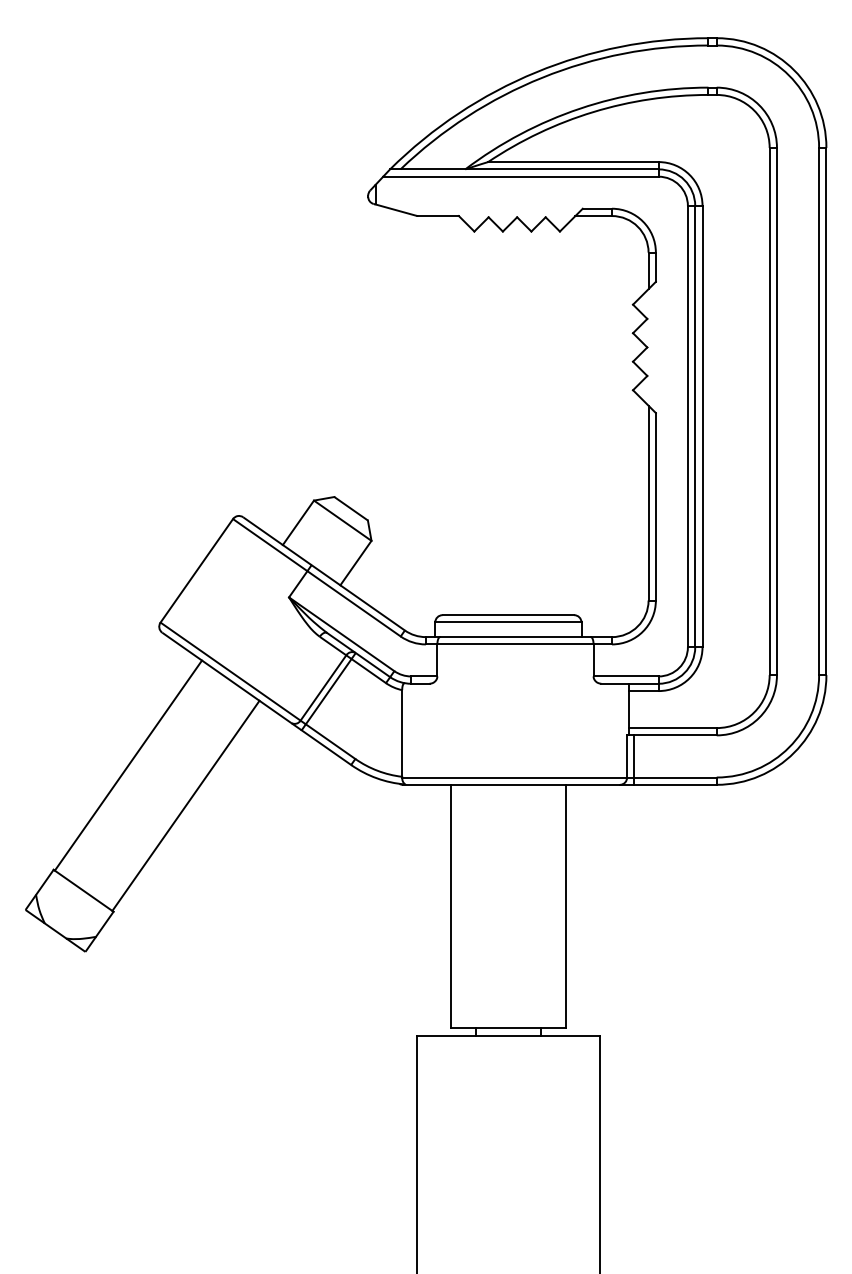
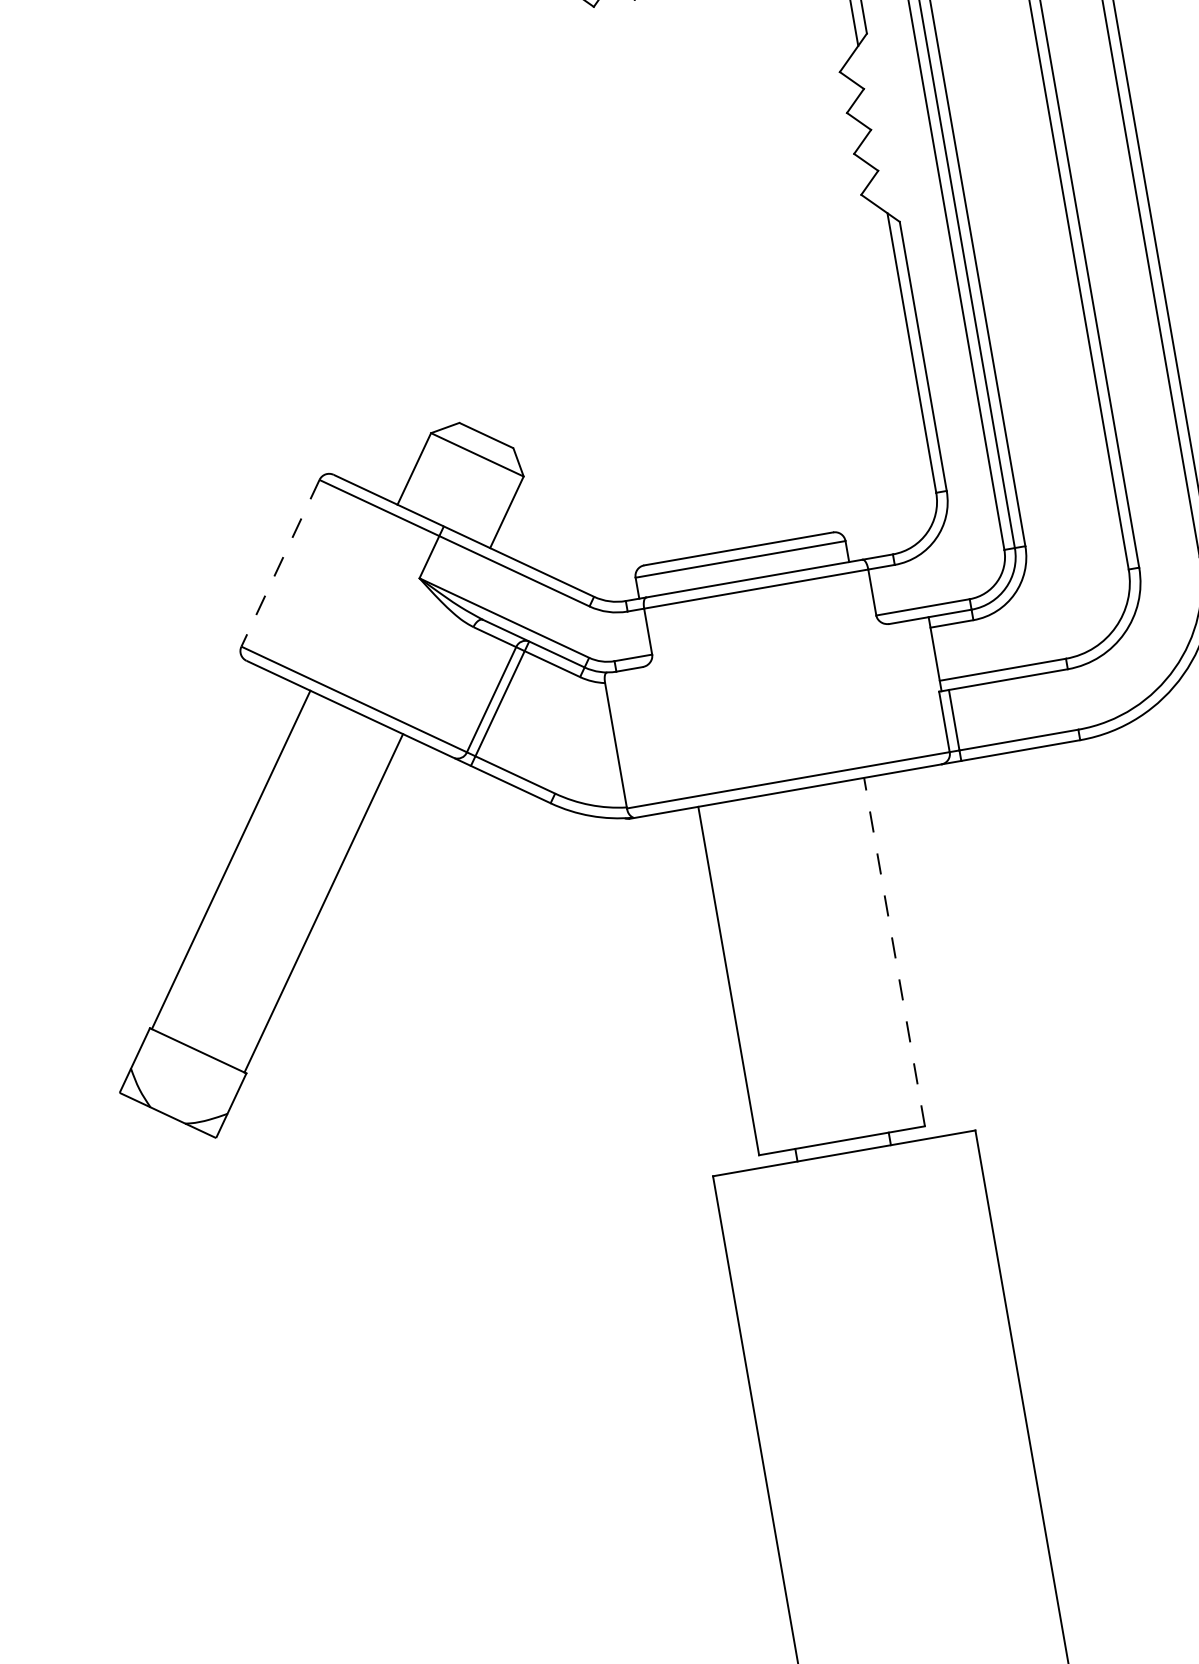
line: (196, 571) -> (280, 564), solid -> dashed
line: (566, 905) -> (894, 950), solid -> dashed

